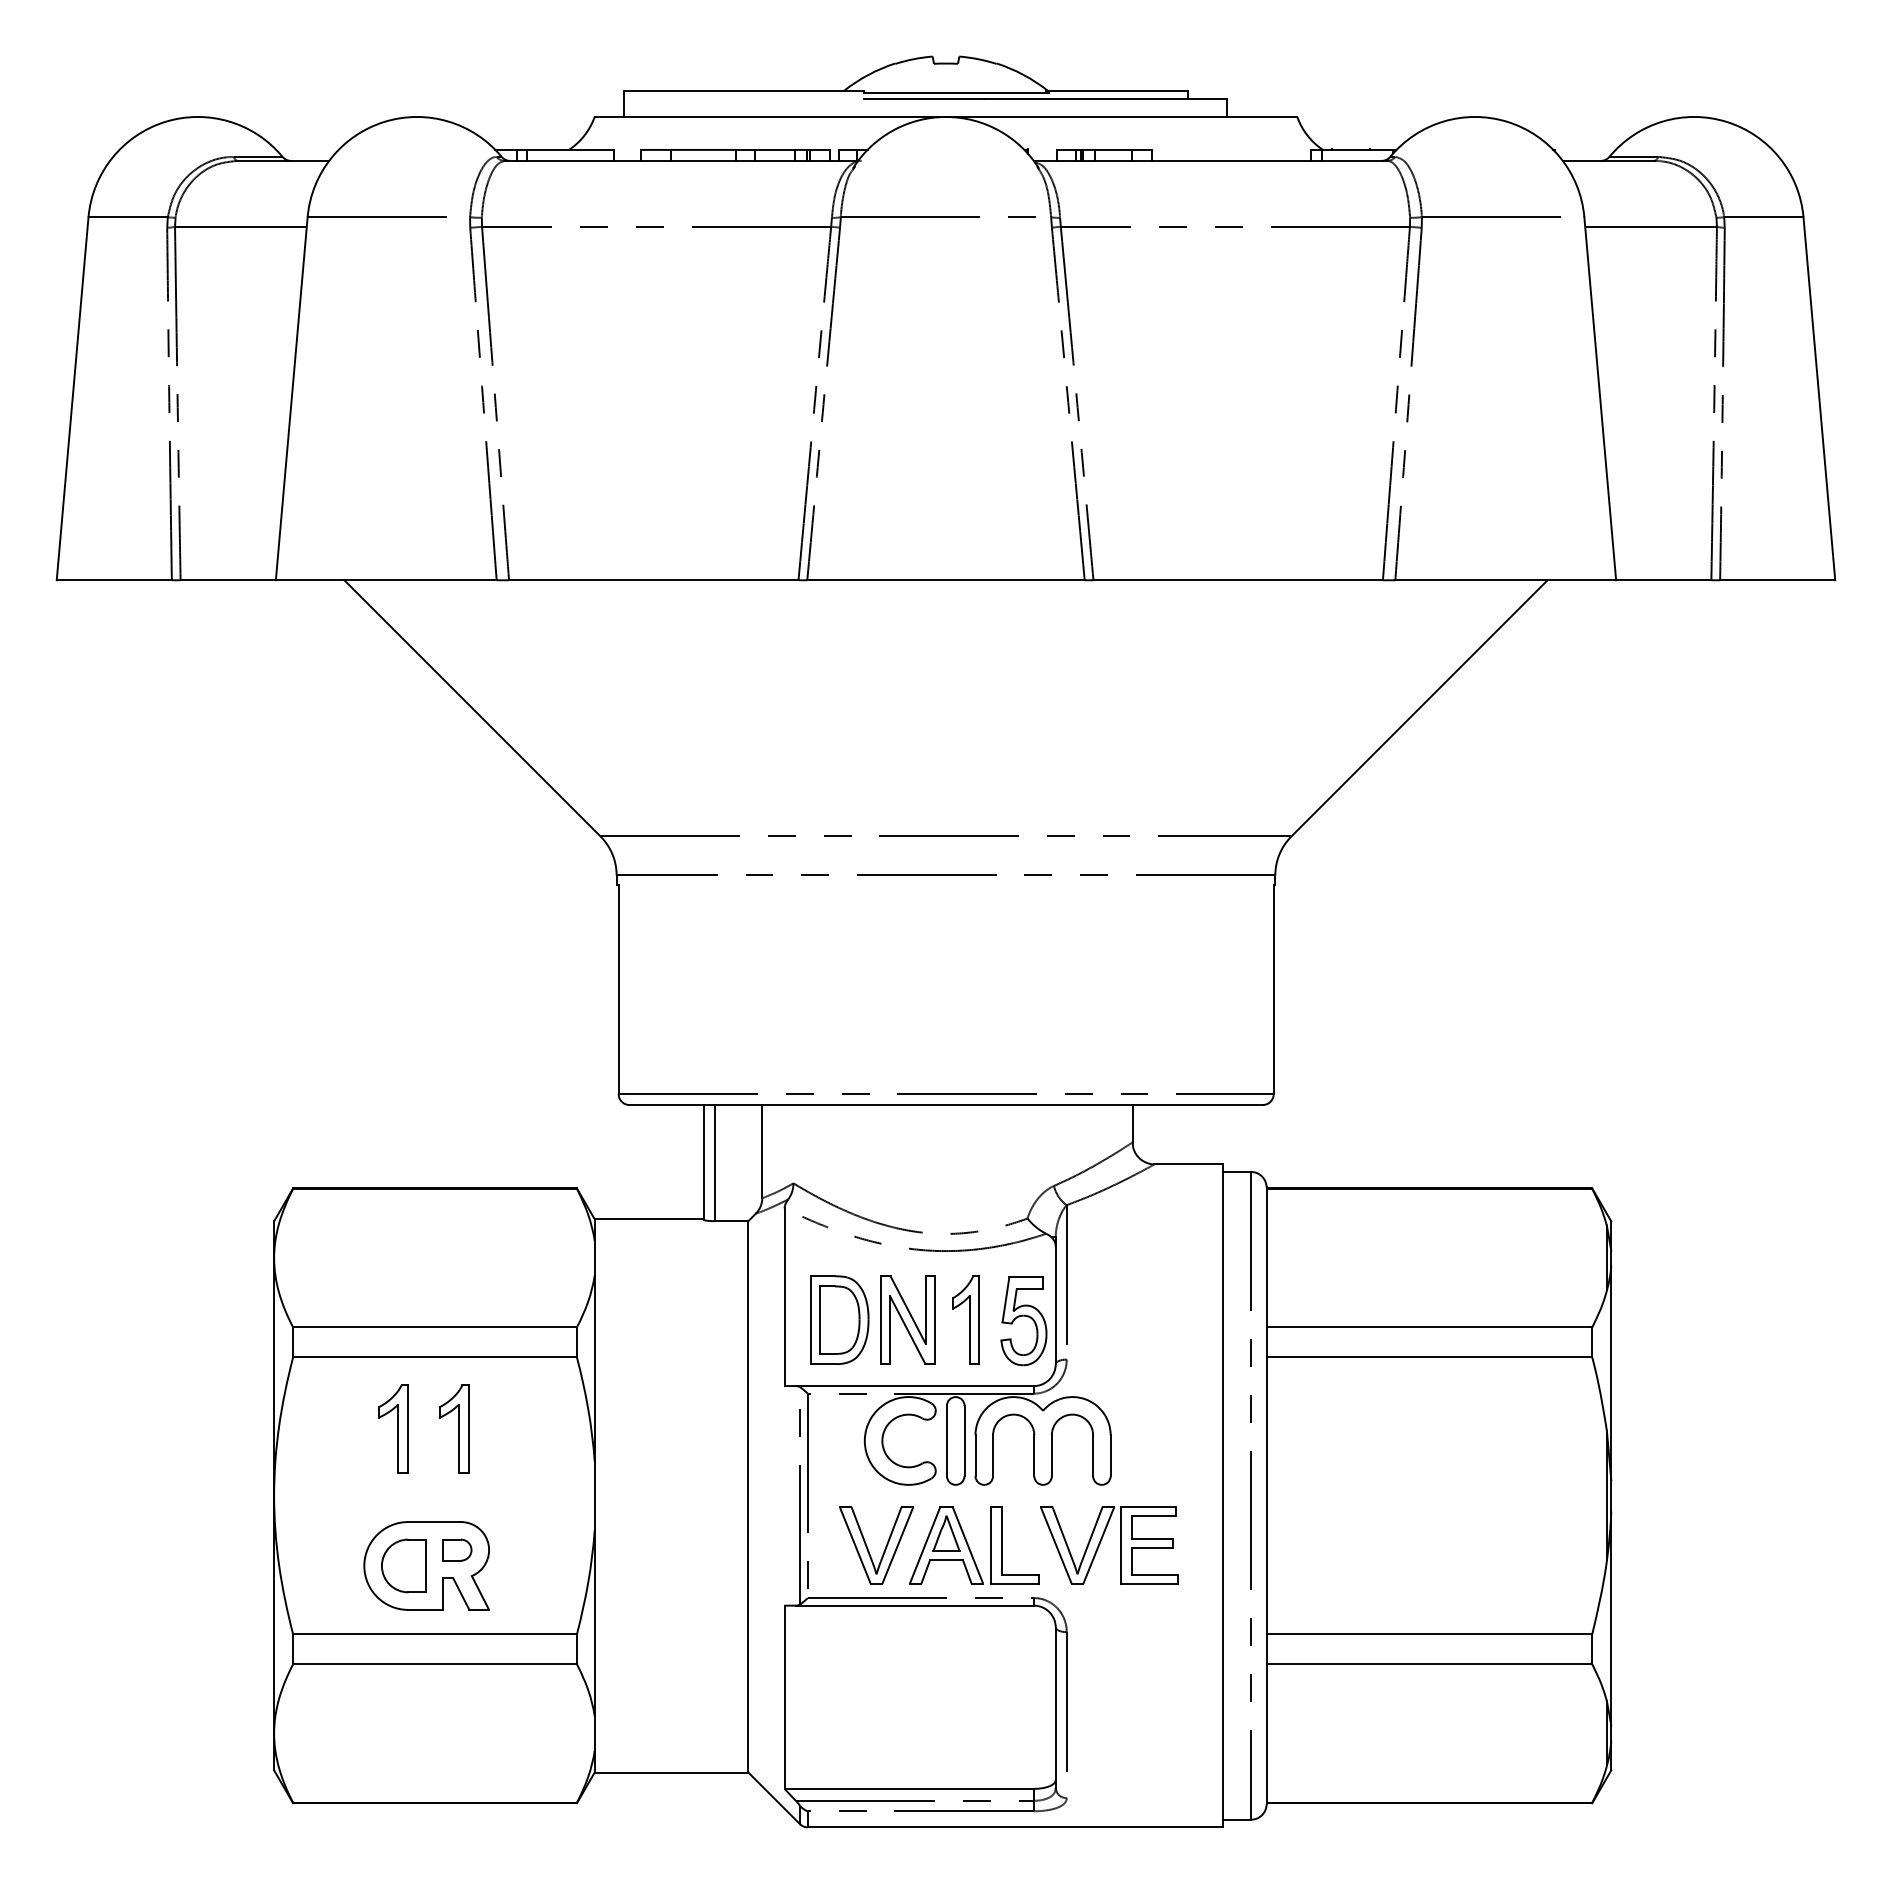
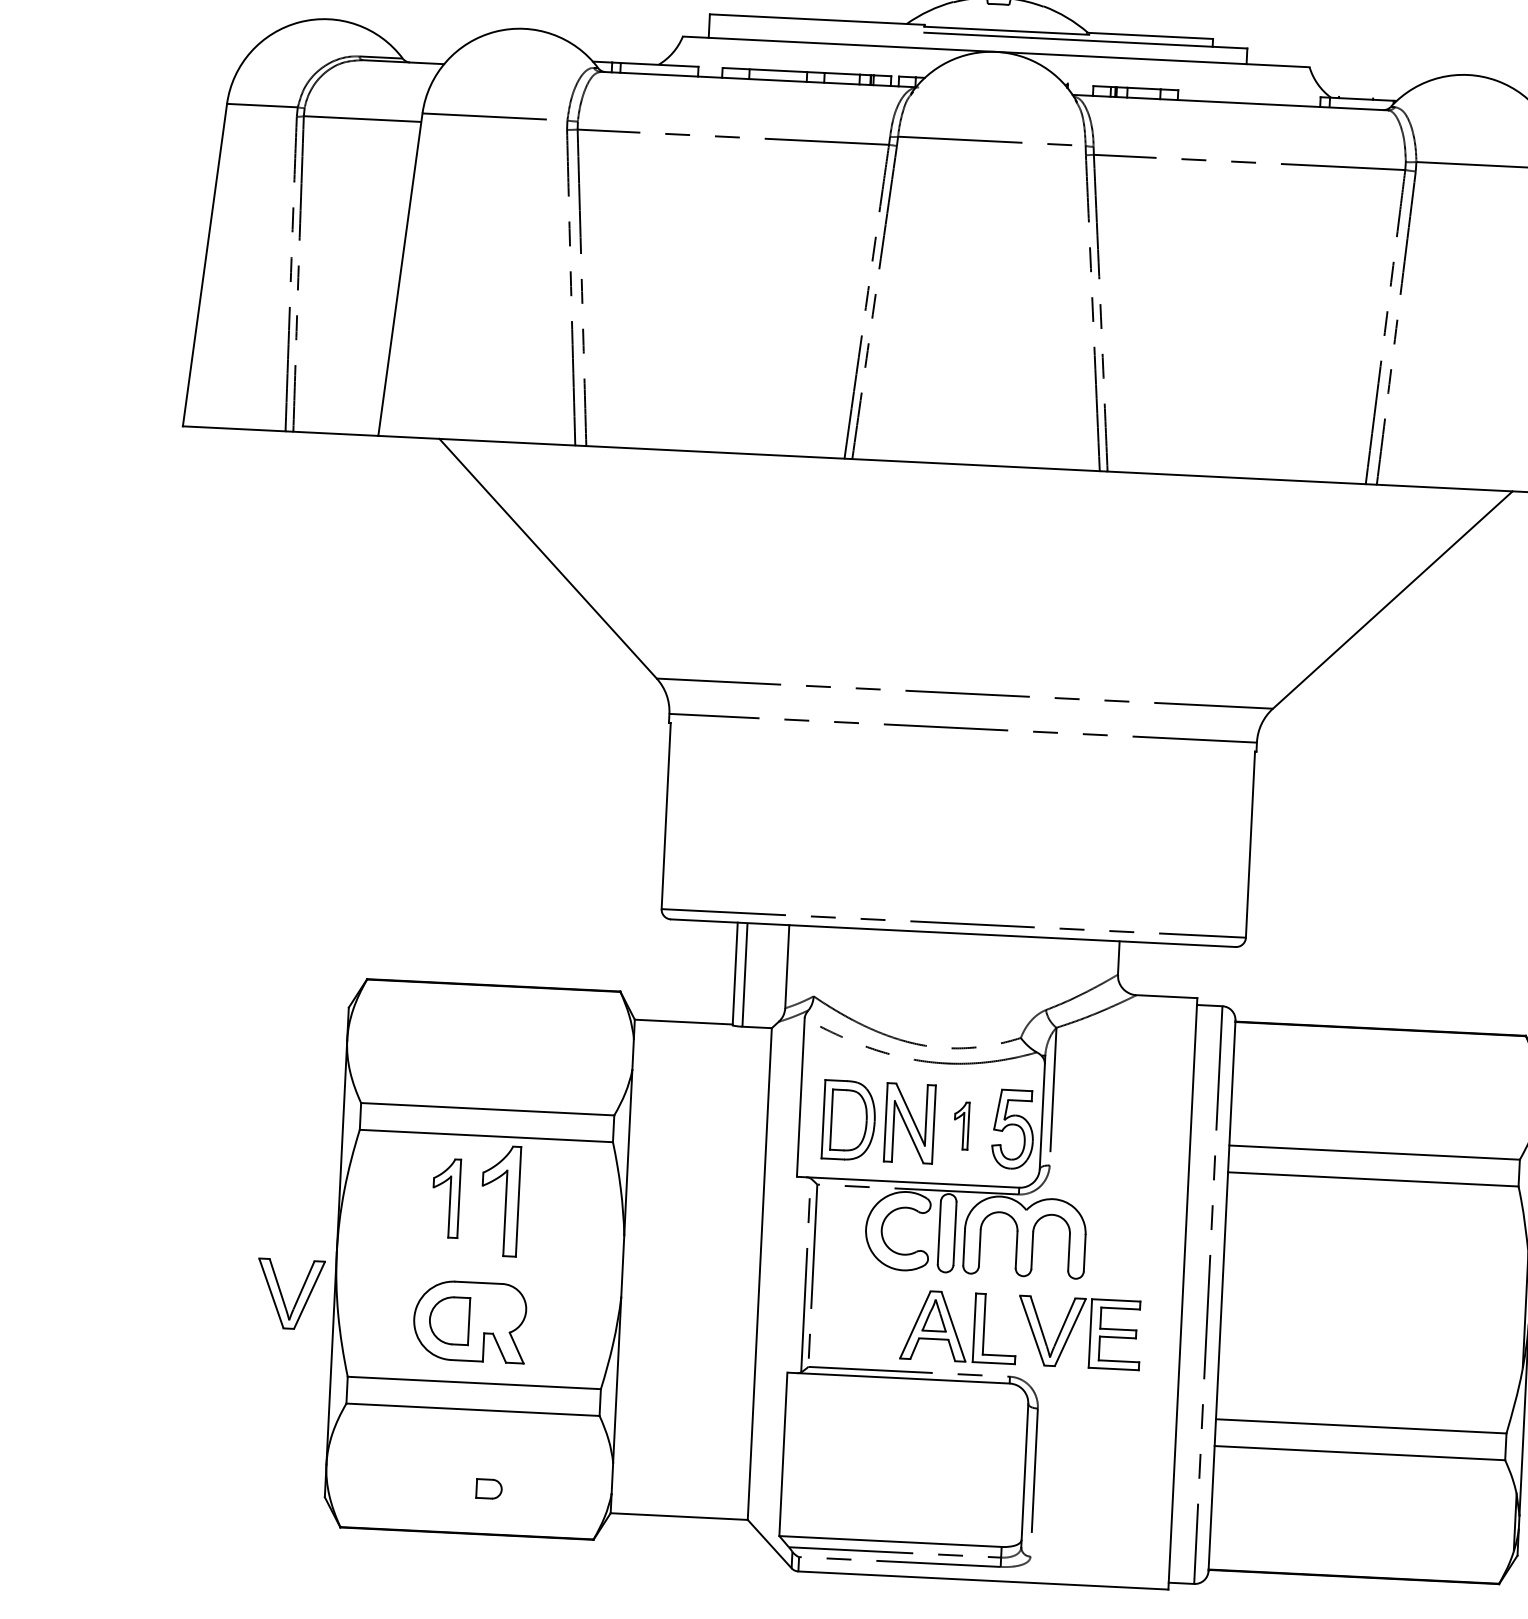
part: (965, 1319) -> (961, 1125), size x0.6
part: (454, 1428) -> (500, 1200), size x1.4
part: (868, 1548) -> (283, 1296), moved
part: (457, 1549) -> (489, 1488), moved

